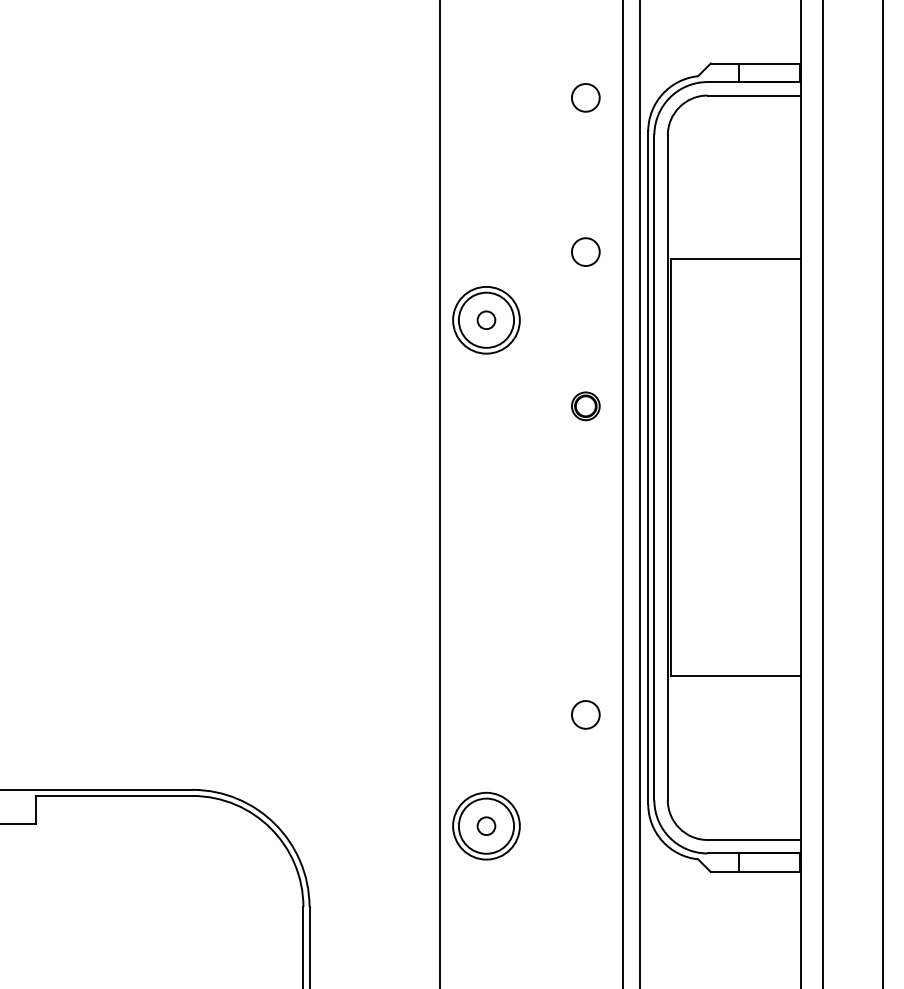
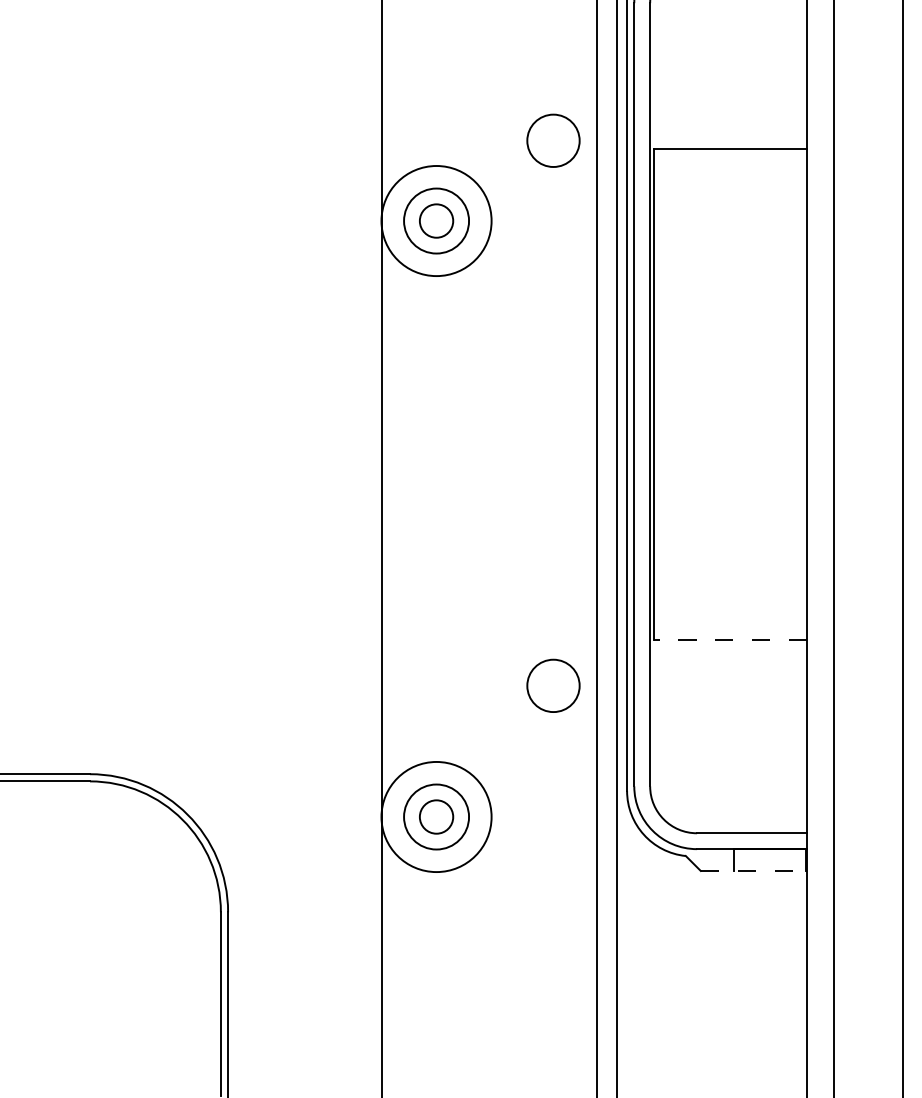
circle: (585, 251) -> (553, 140), size x1.6
circle: (486, 319) -> (436, 220), size x1.4
circle: (486, 320) -> (436, 221), size x1.6
part: (585, 406) -> (553, 322), removed
line: (735, 676) -> (729, 640), solid -> dashed
circle: (585, 714) -> (553, 685), size x1.6
circle: (486, 825) -> (436, 816), size x1.4
circle: (486, 826) -> (436, 817), size x1.6
line: (756, 871) -> (754, 870), solid -> dashed

